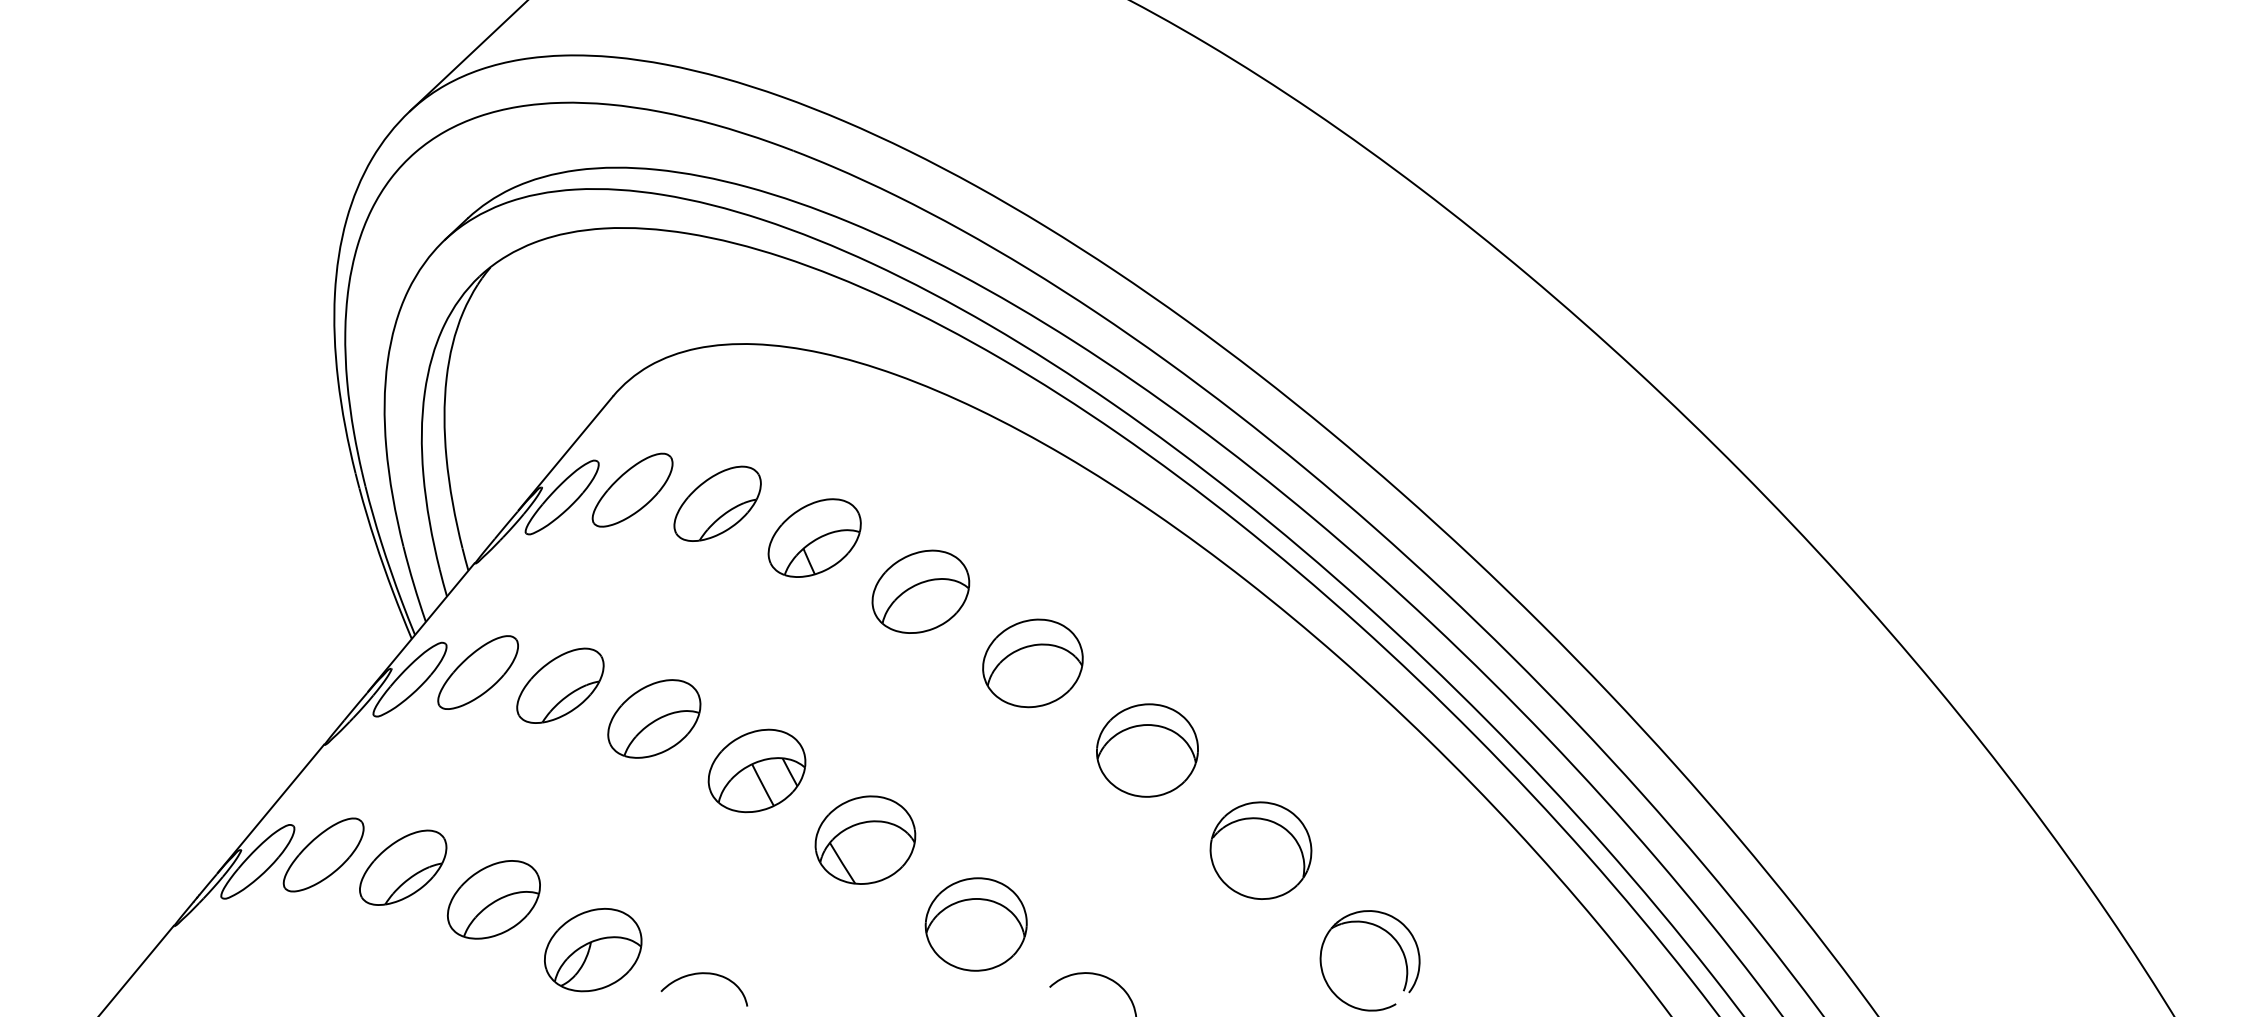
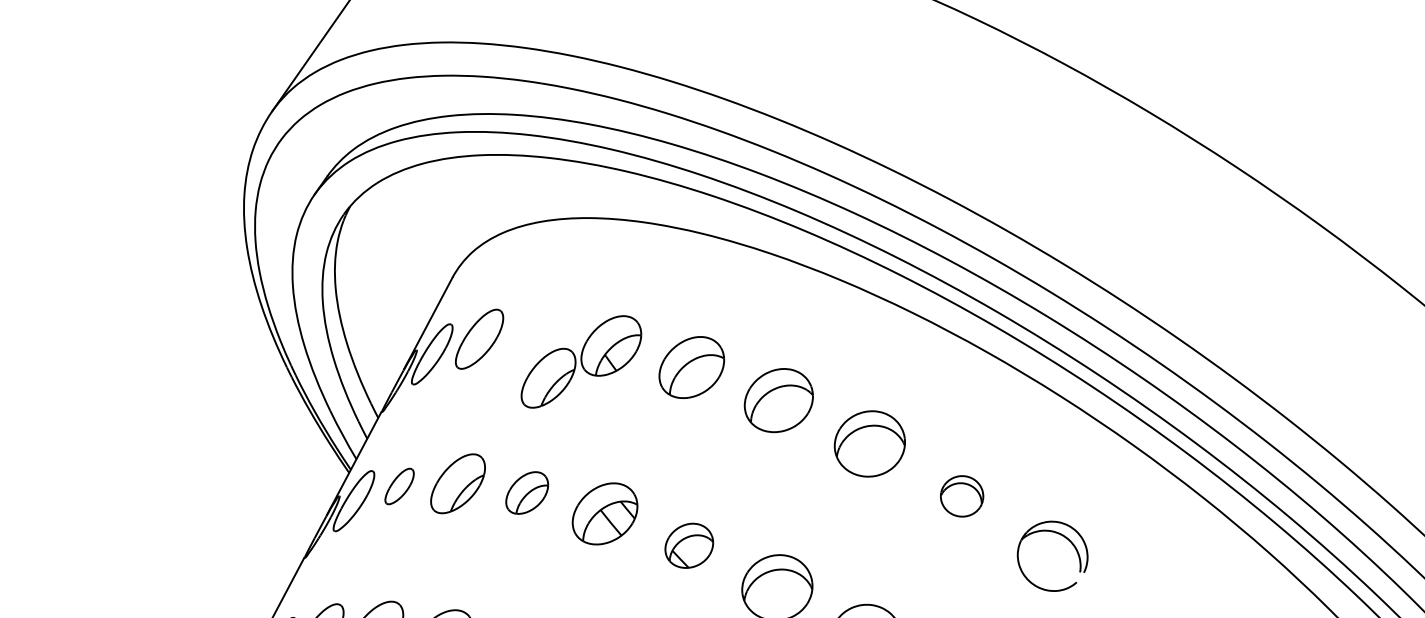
part: (717, 503) -> (548, 378), moved
part: (477, 672) -> (399, 486), size x0.6
part: (654, 718) -> (527, 492), size x0.7
part: (865, 839) -> (689, 545), size x0.7
part: (1260, 850) -> (961, 496), size x0.6

